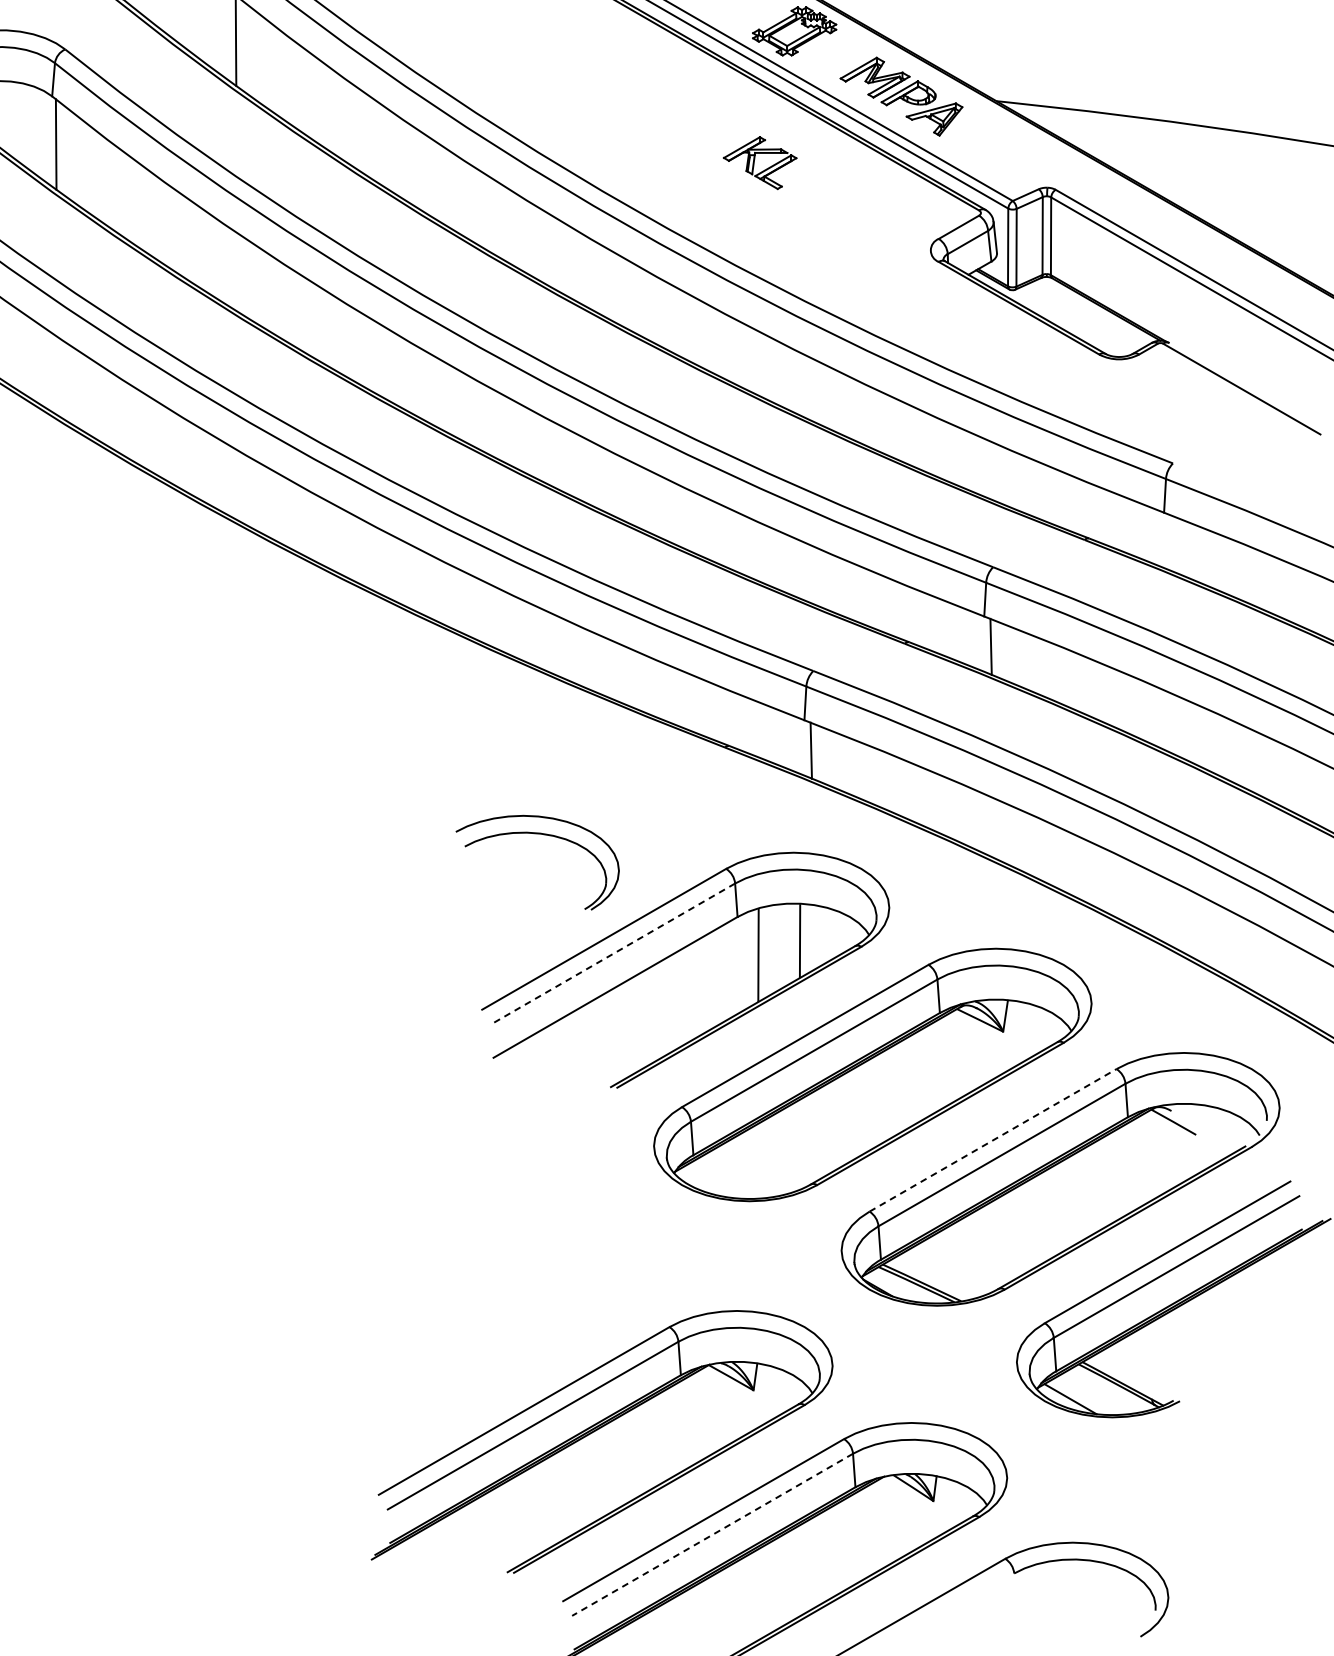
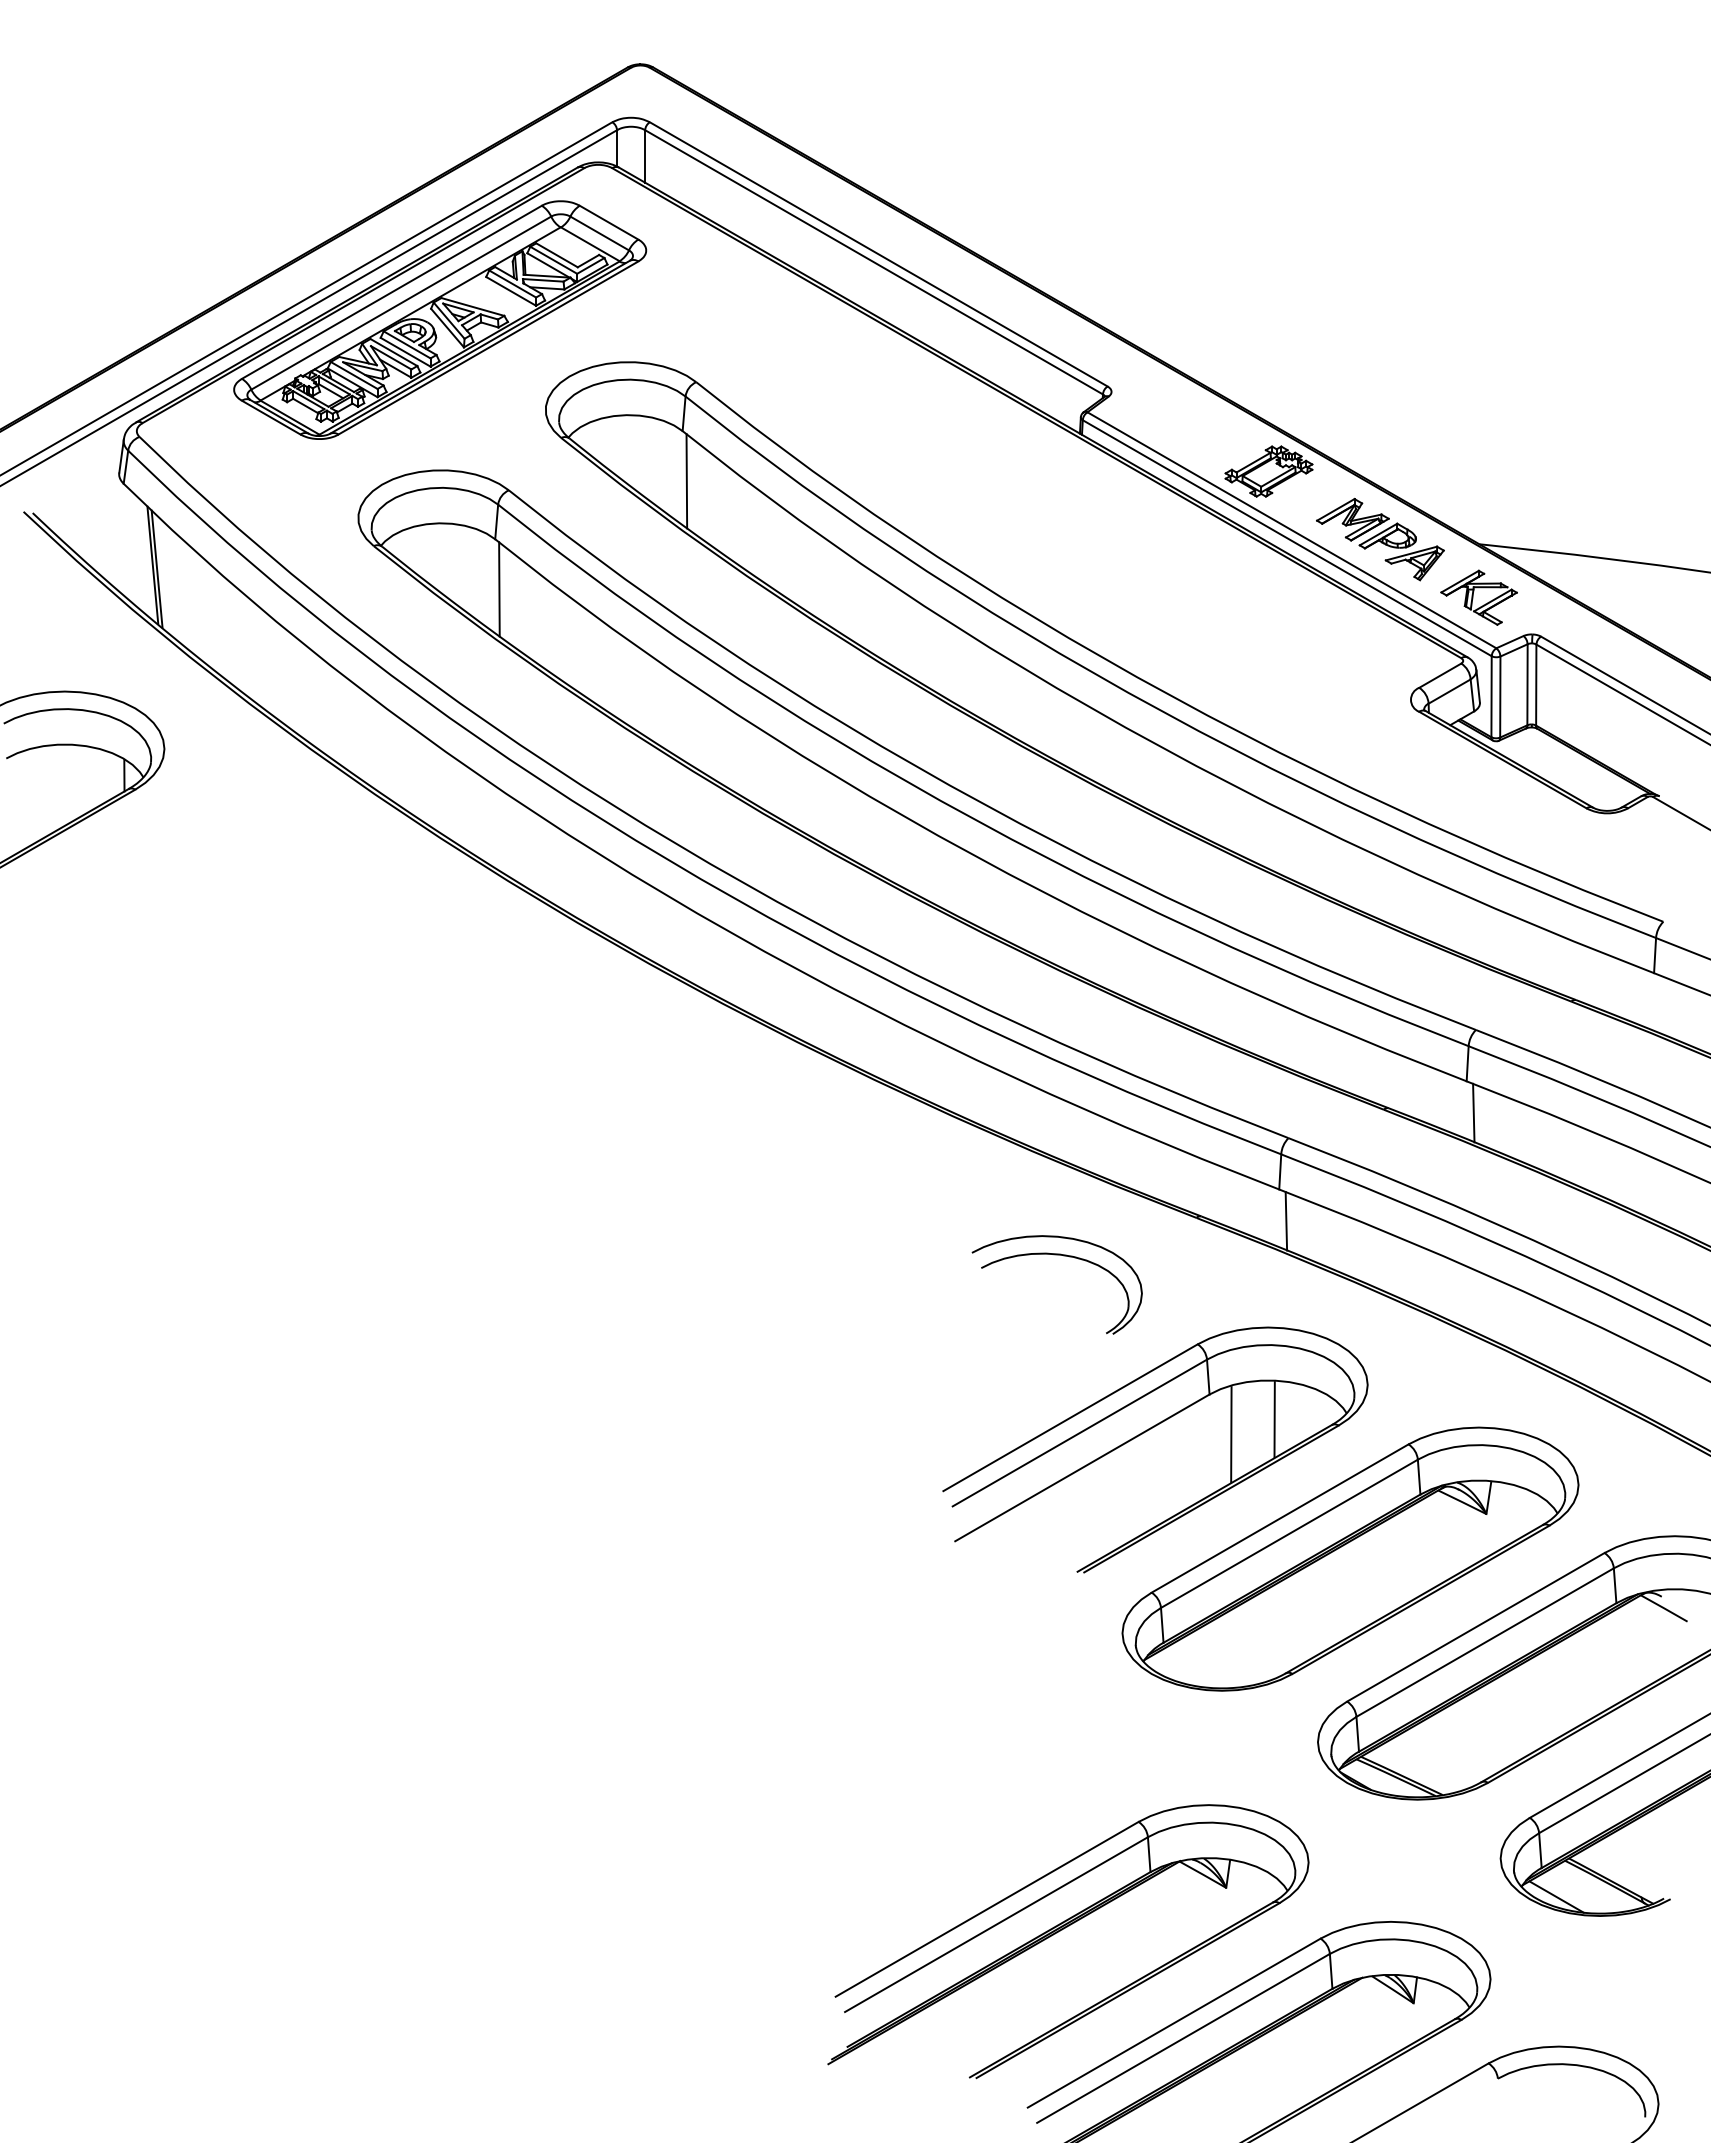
part: (759, 162) -> (1478, 597), moved
part: (543, 835) -> (1063, 1256), moved
line: (612, 954) -> (1079, 1433), dashed -> solid
line: (992, 1140) -> (1475, 1627), dashed -> solid
line: (712, 1534) -> (1183, 2038), dashed -> solid

